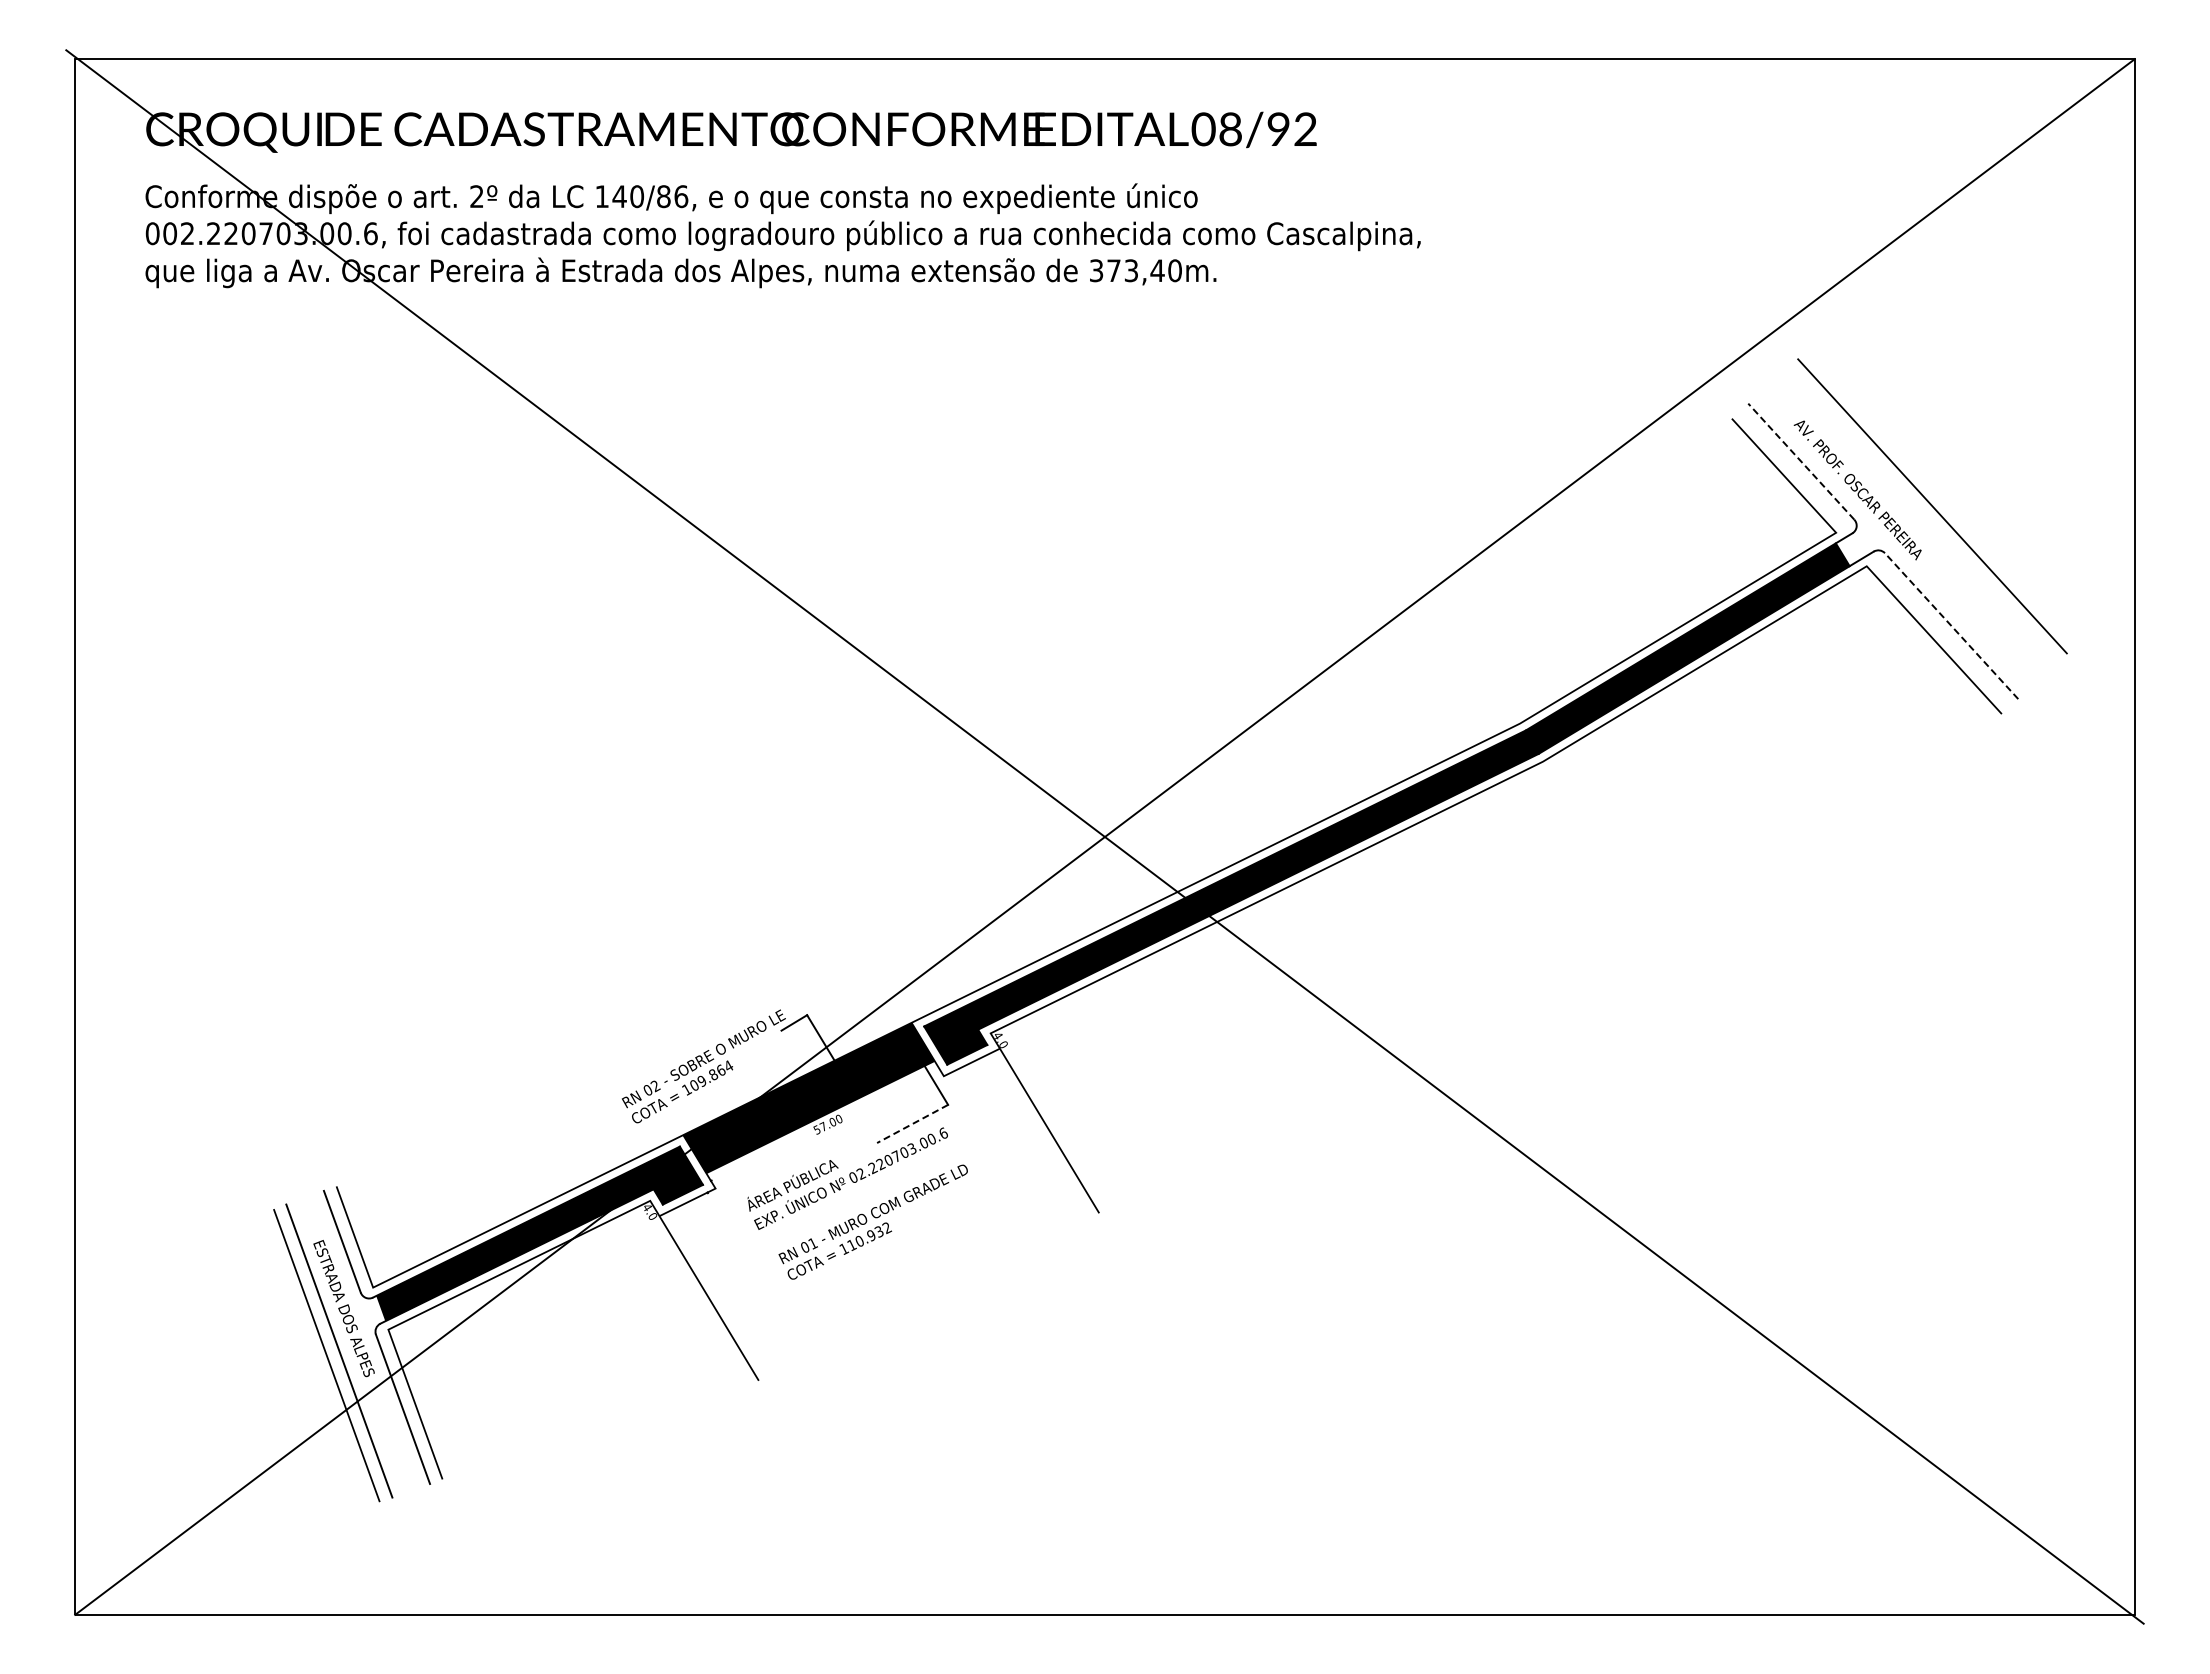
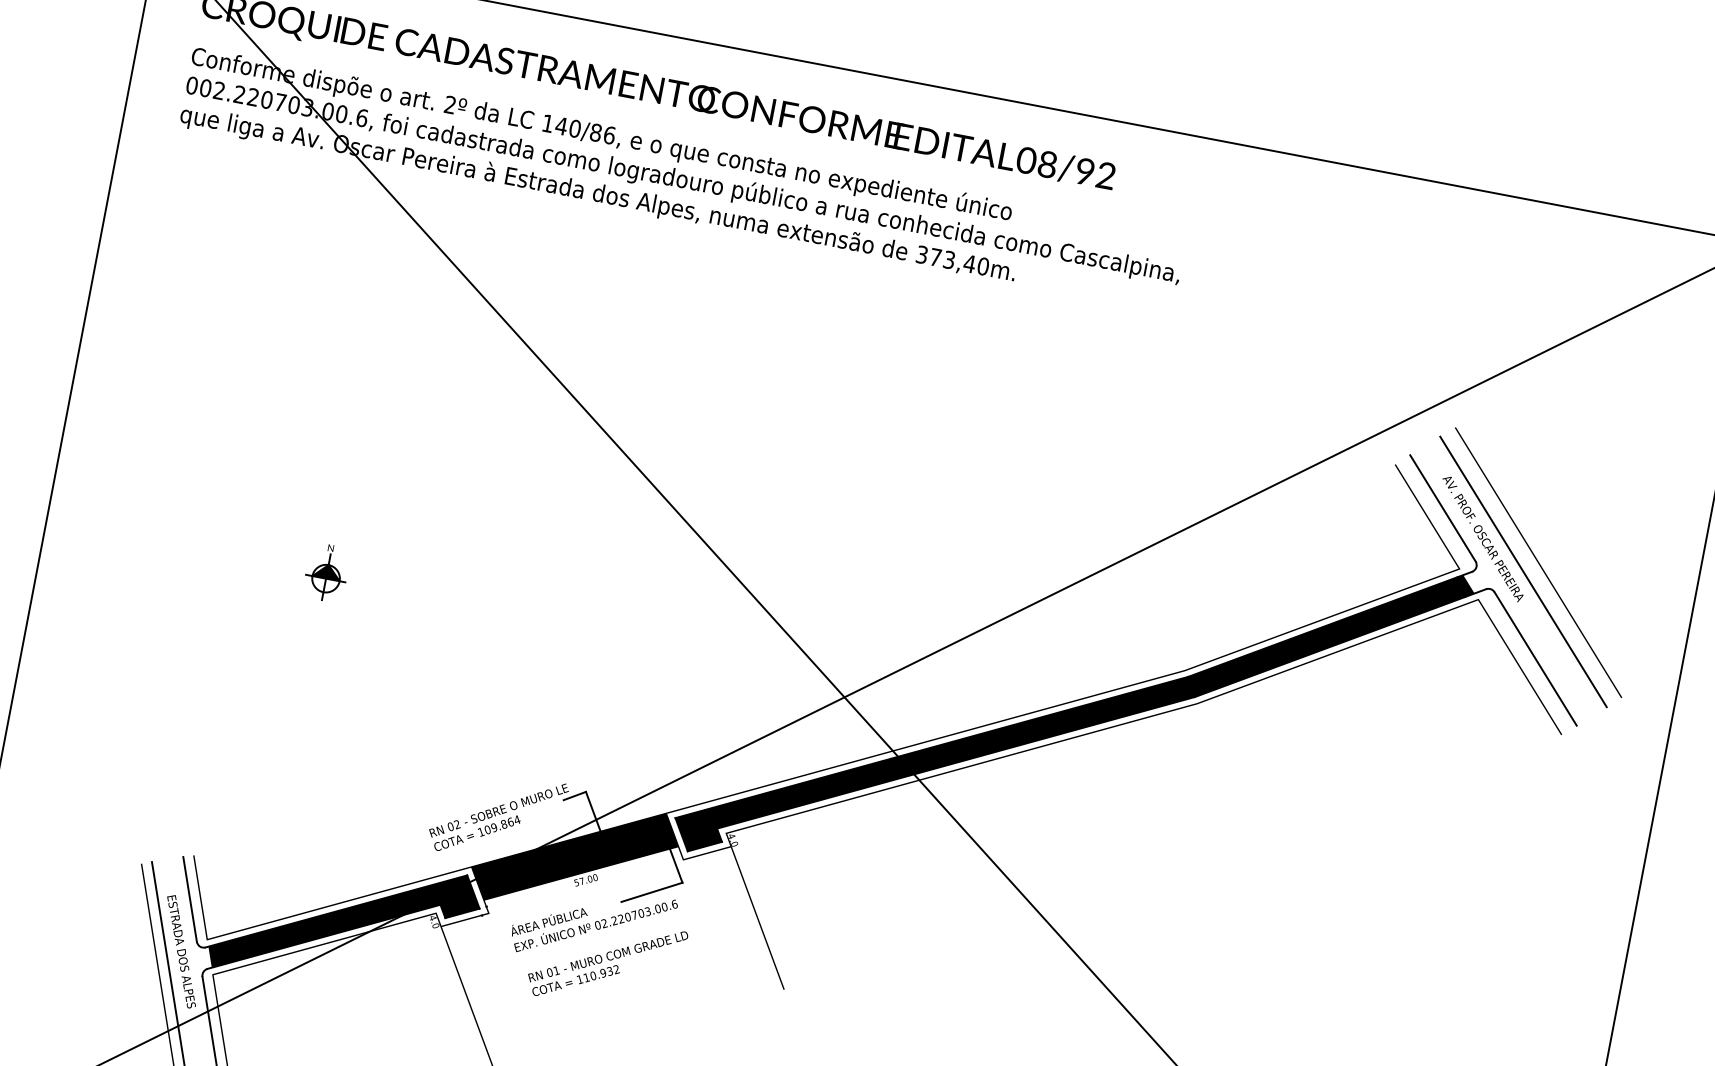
line: (1801, 461) -> (1443, 508), dashed -> solid
line: (1916, 521) -> (1523, 572), added
fill: (1847, 552) -> (1465, 586), added
line: (1951, 626) -> (1535, 659), dashed -> solid
part: (434, 804) -> (326, 572), added
line: (912, 1124) -> (651, 892), dashed -> solid

